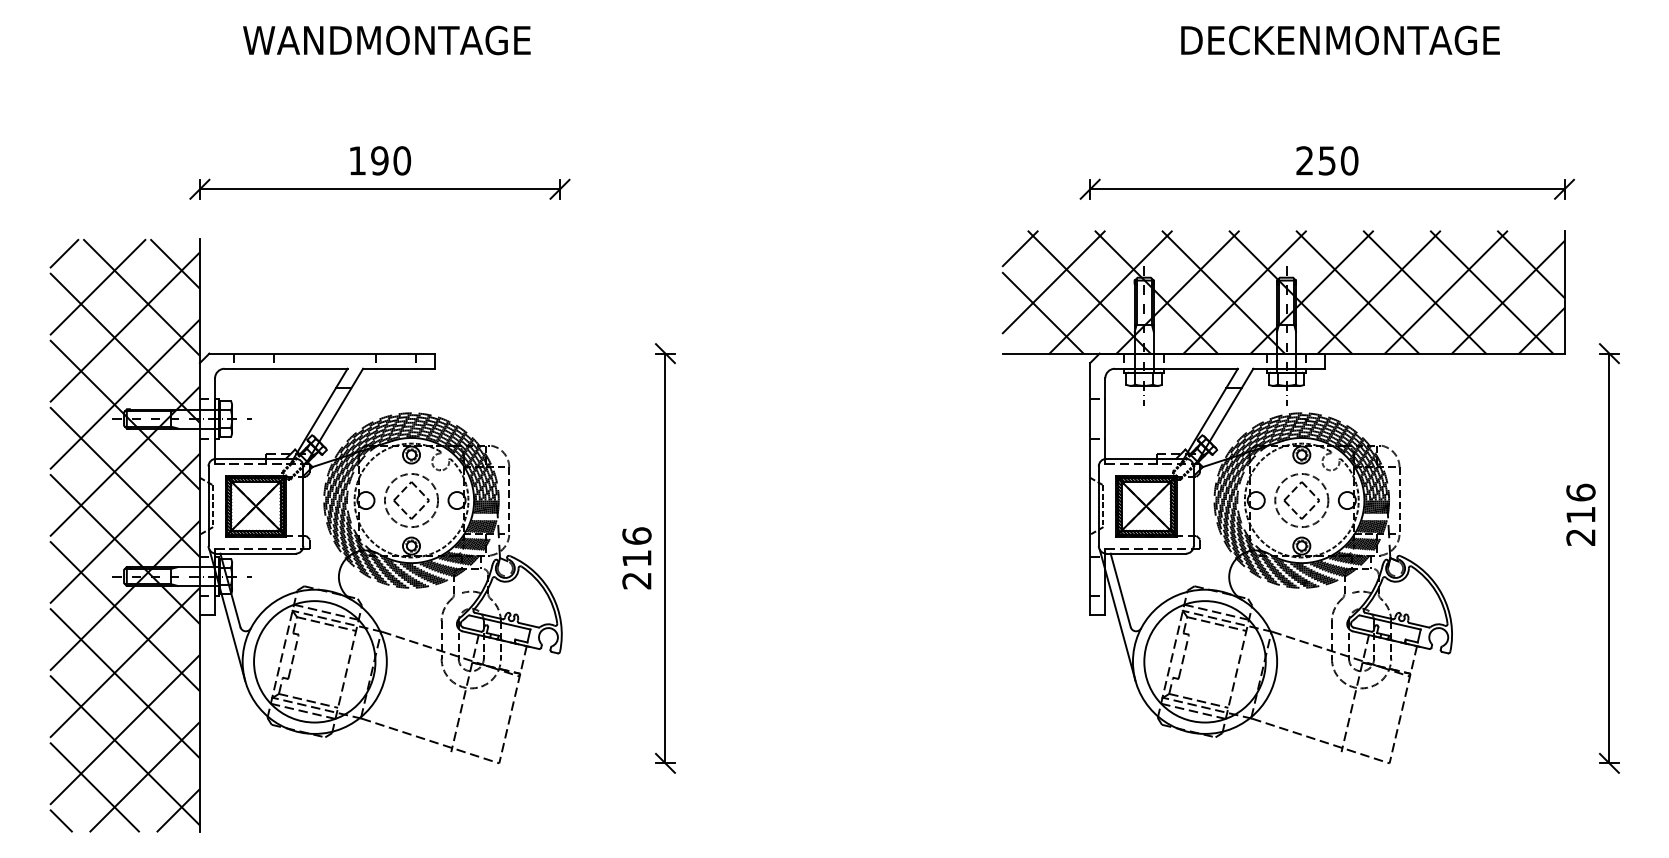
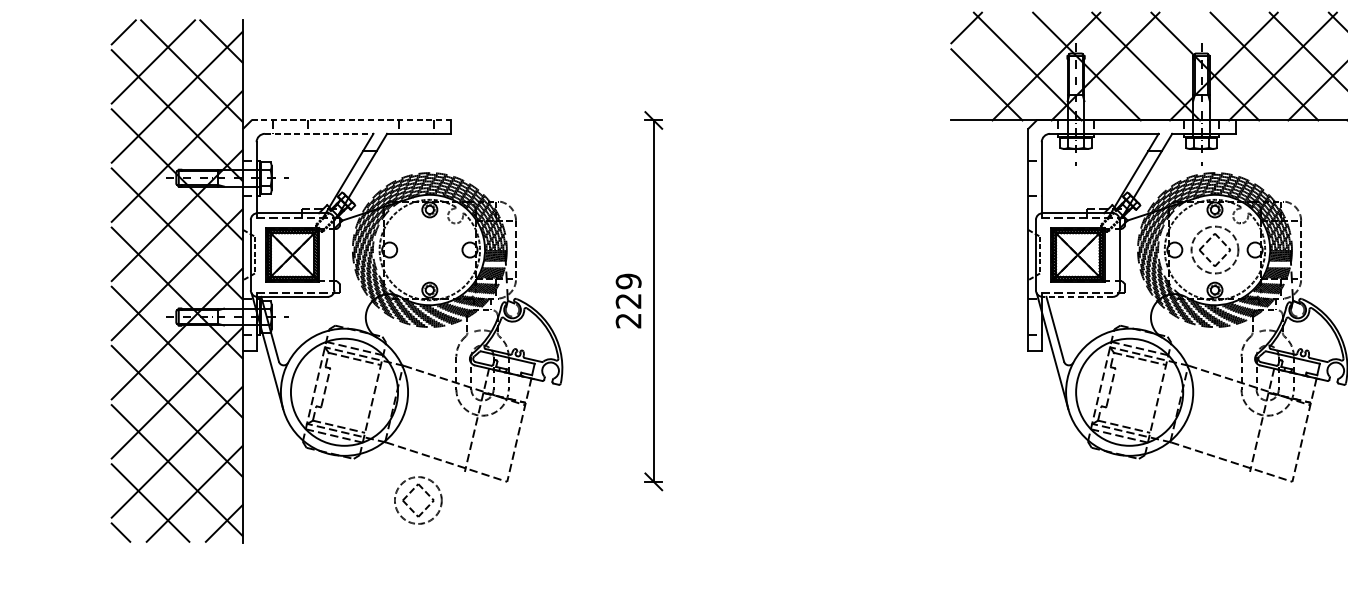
line: (1053, 282) -> (995, 57), removed
line: (1244, 292) -> (1164, 66), removed
line: (322, 353) -> (351, 120), solid -> dashed
line: (286, 368) -> (319, 133), solid -> dashed
part: (403, 491) -> (411, 492), moved
text: (636, 547) -> (628, 291), 216 -> 229
line: (1146, 553) -> (1078, 296), solid -> dashed

